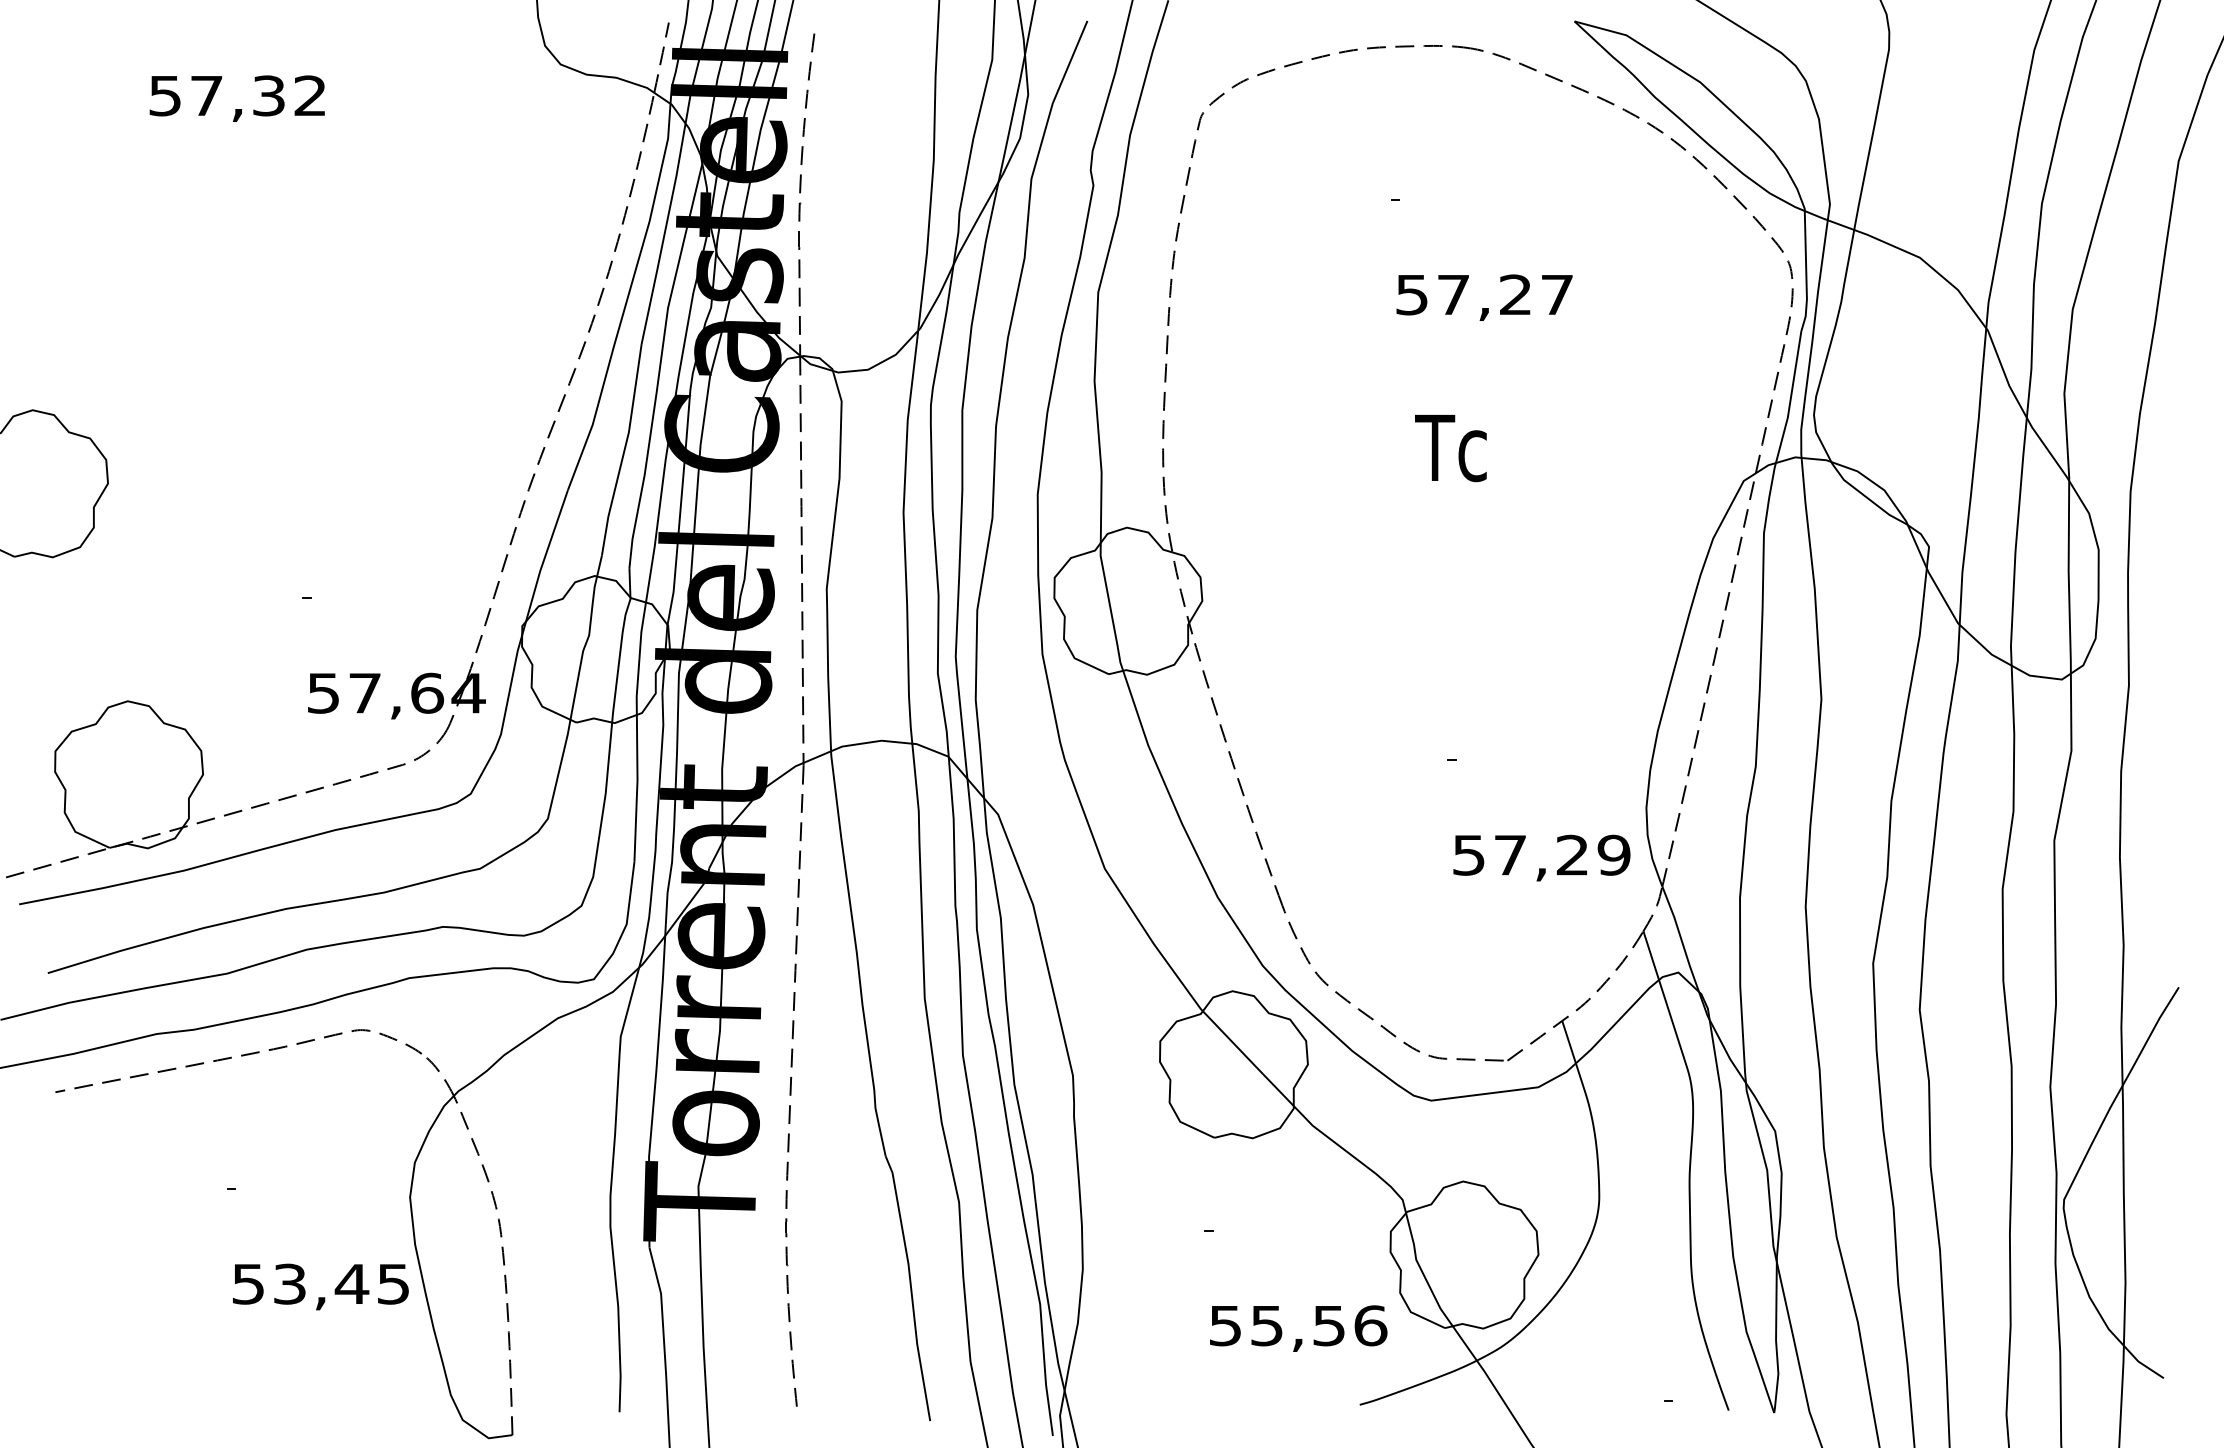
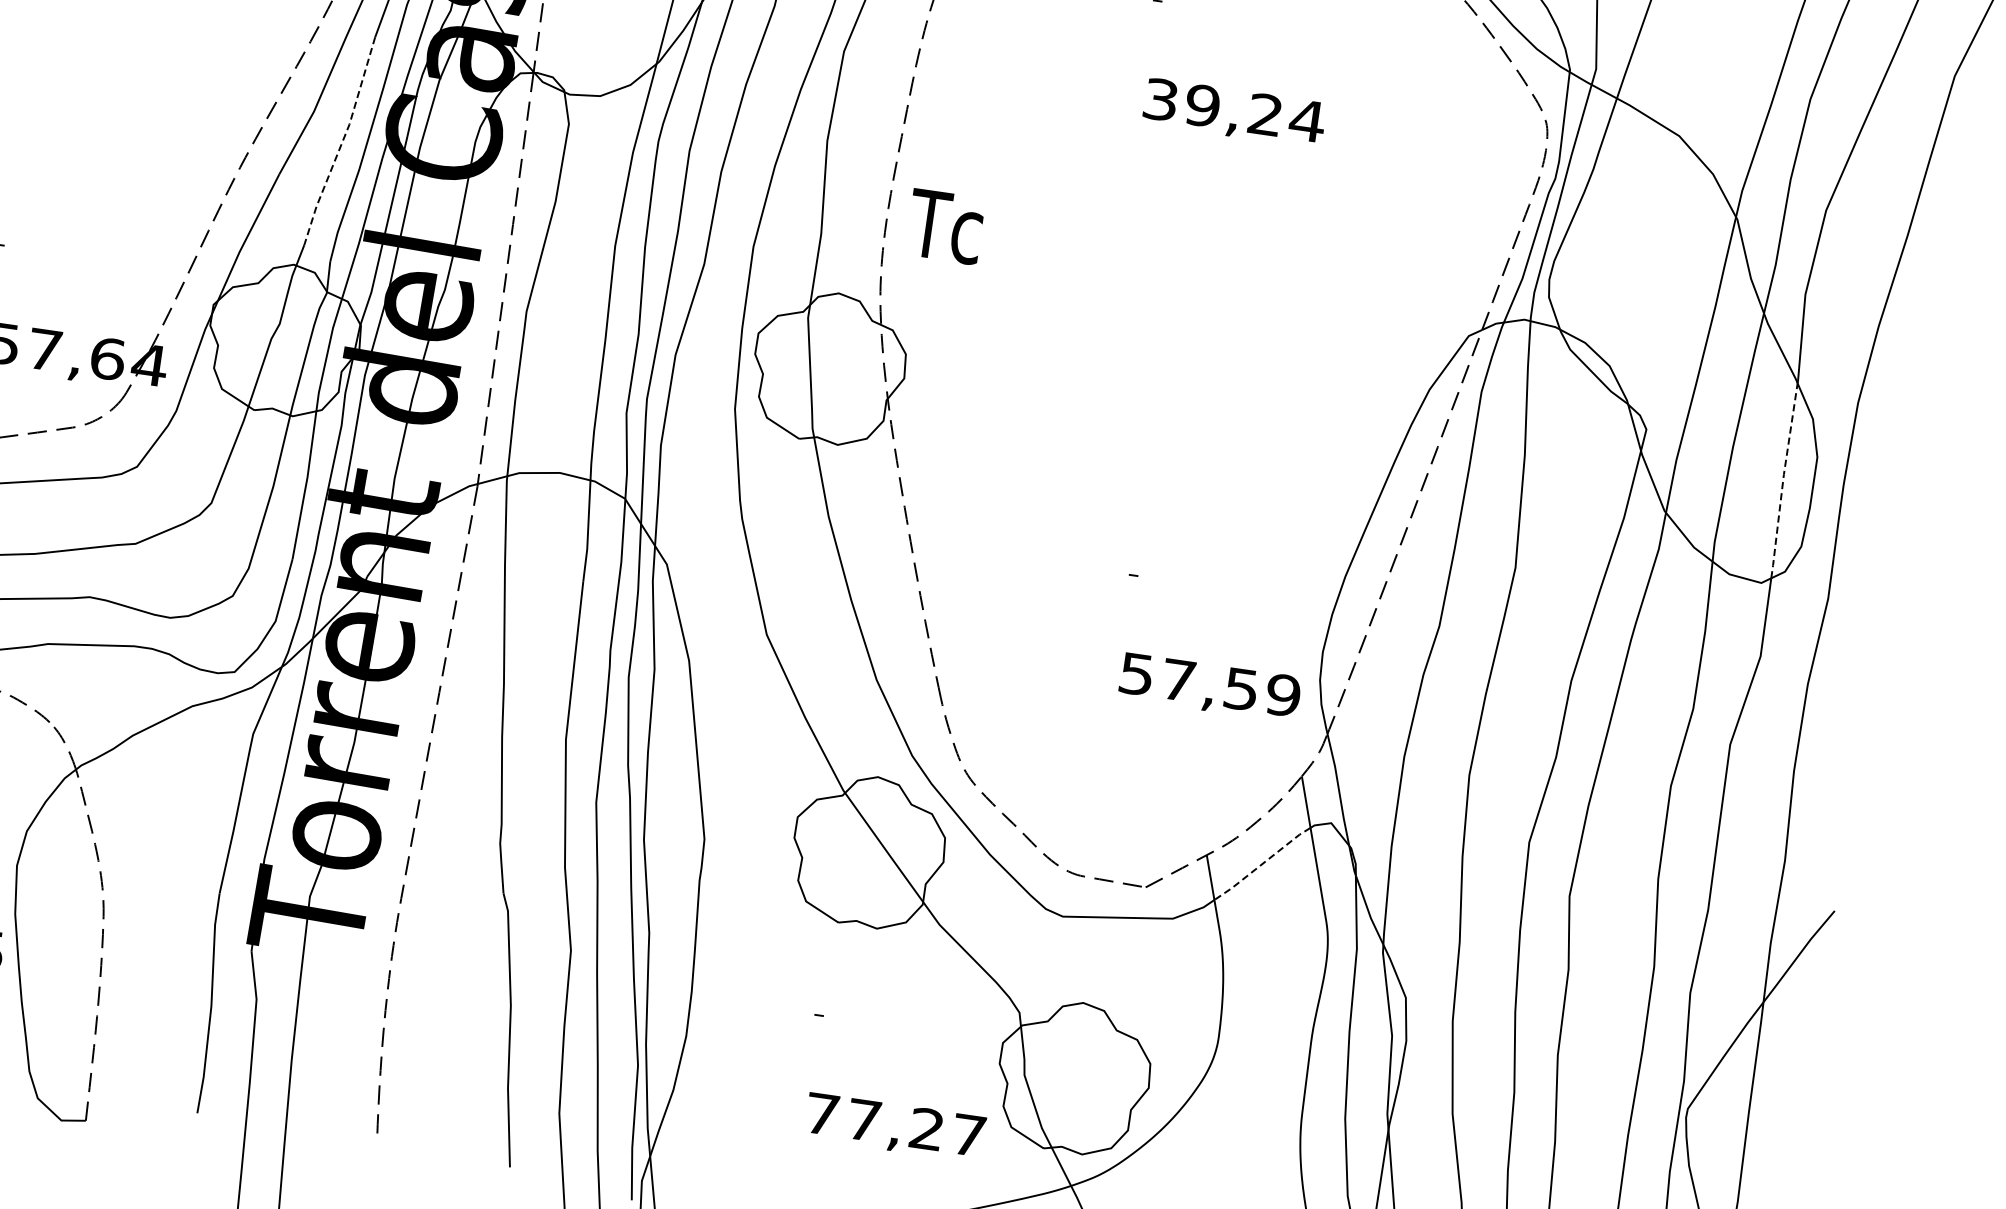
text: (1485, 294) -> (1235, 110), 57,27 -> 39,24
text: (1450, 448) -> (944, 227), moved
line: (624, 450) -> (342, 142), solid -> dashed
line: (2068, 577) -> (1782, 480), solid -> dashed
text: (1571, 854) -> (1240, 688), 57,29 -> 57,59
line: (1617, 1022) -> (1262, 864), solid -> dashed
text: (1298, 1325) -> (895, 1124), 55,56 -> 77,27

